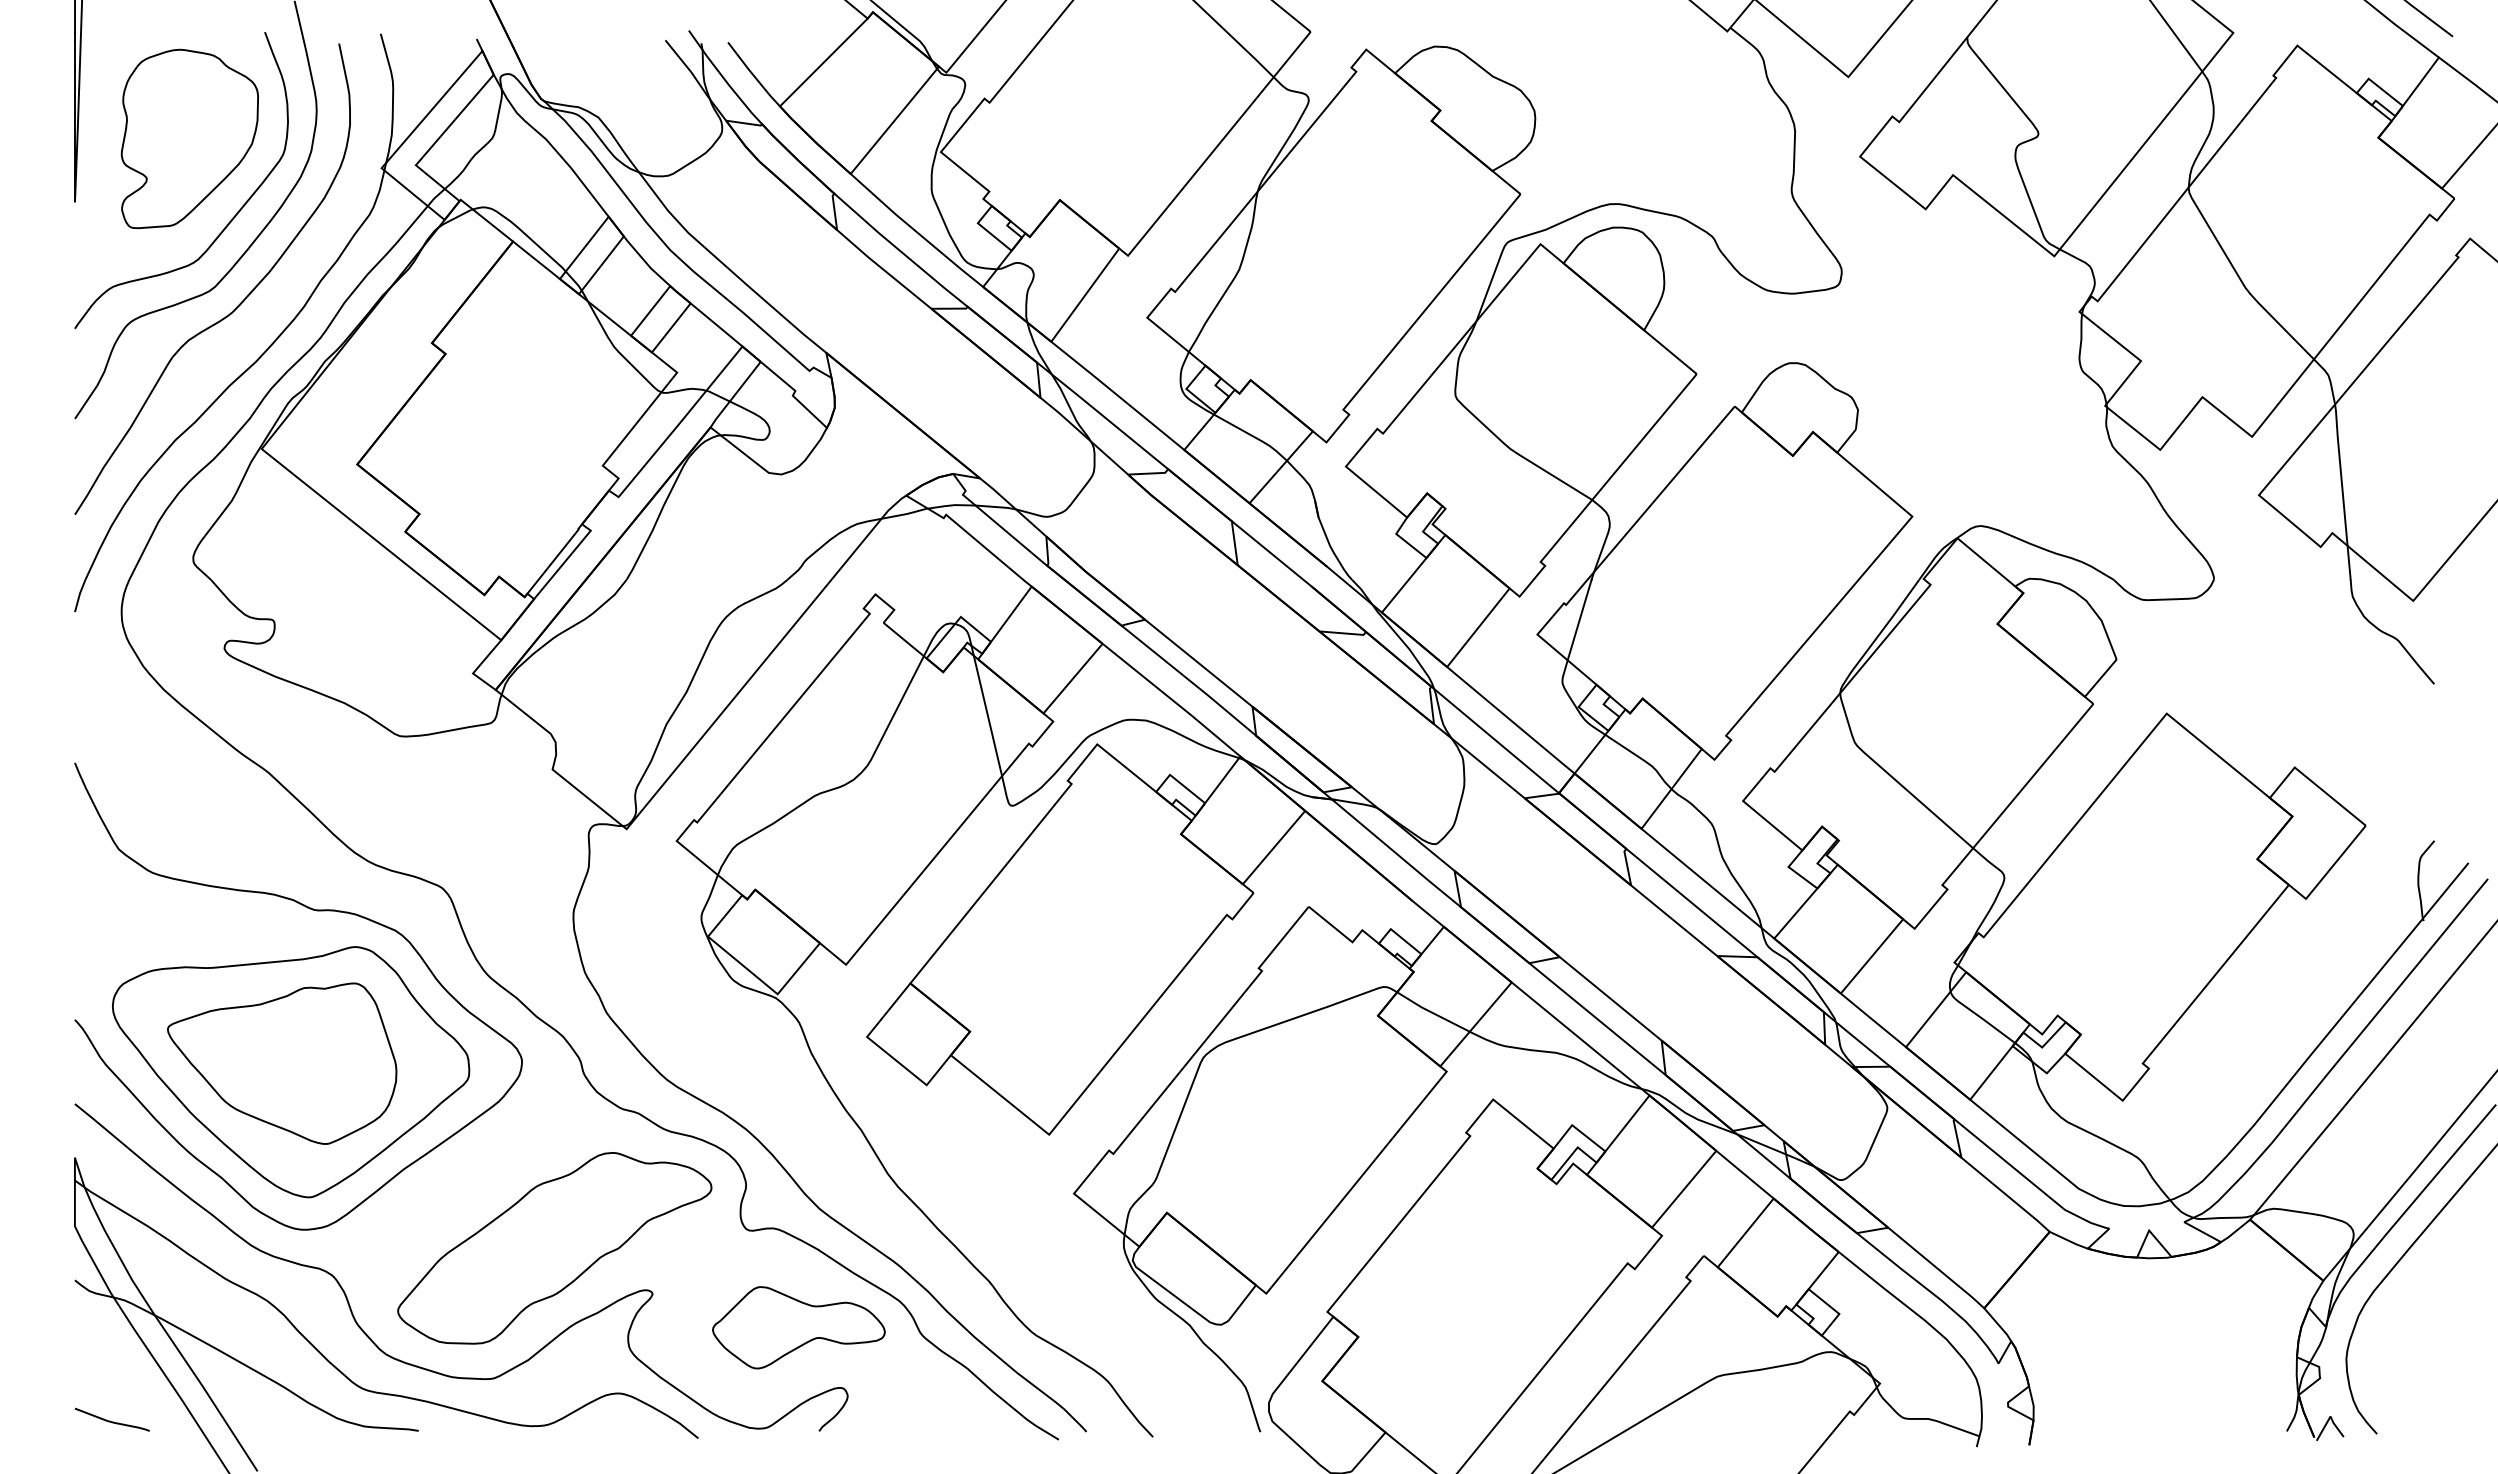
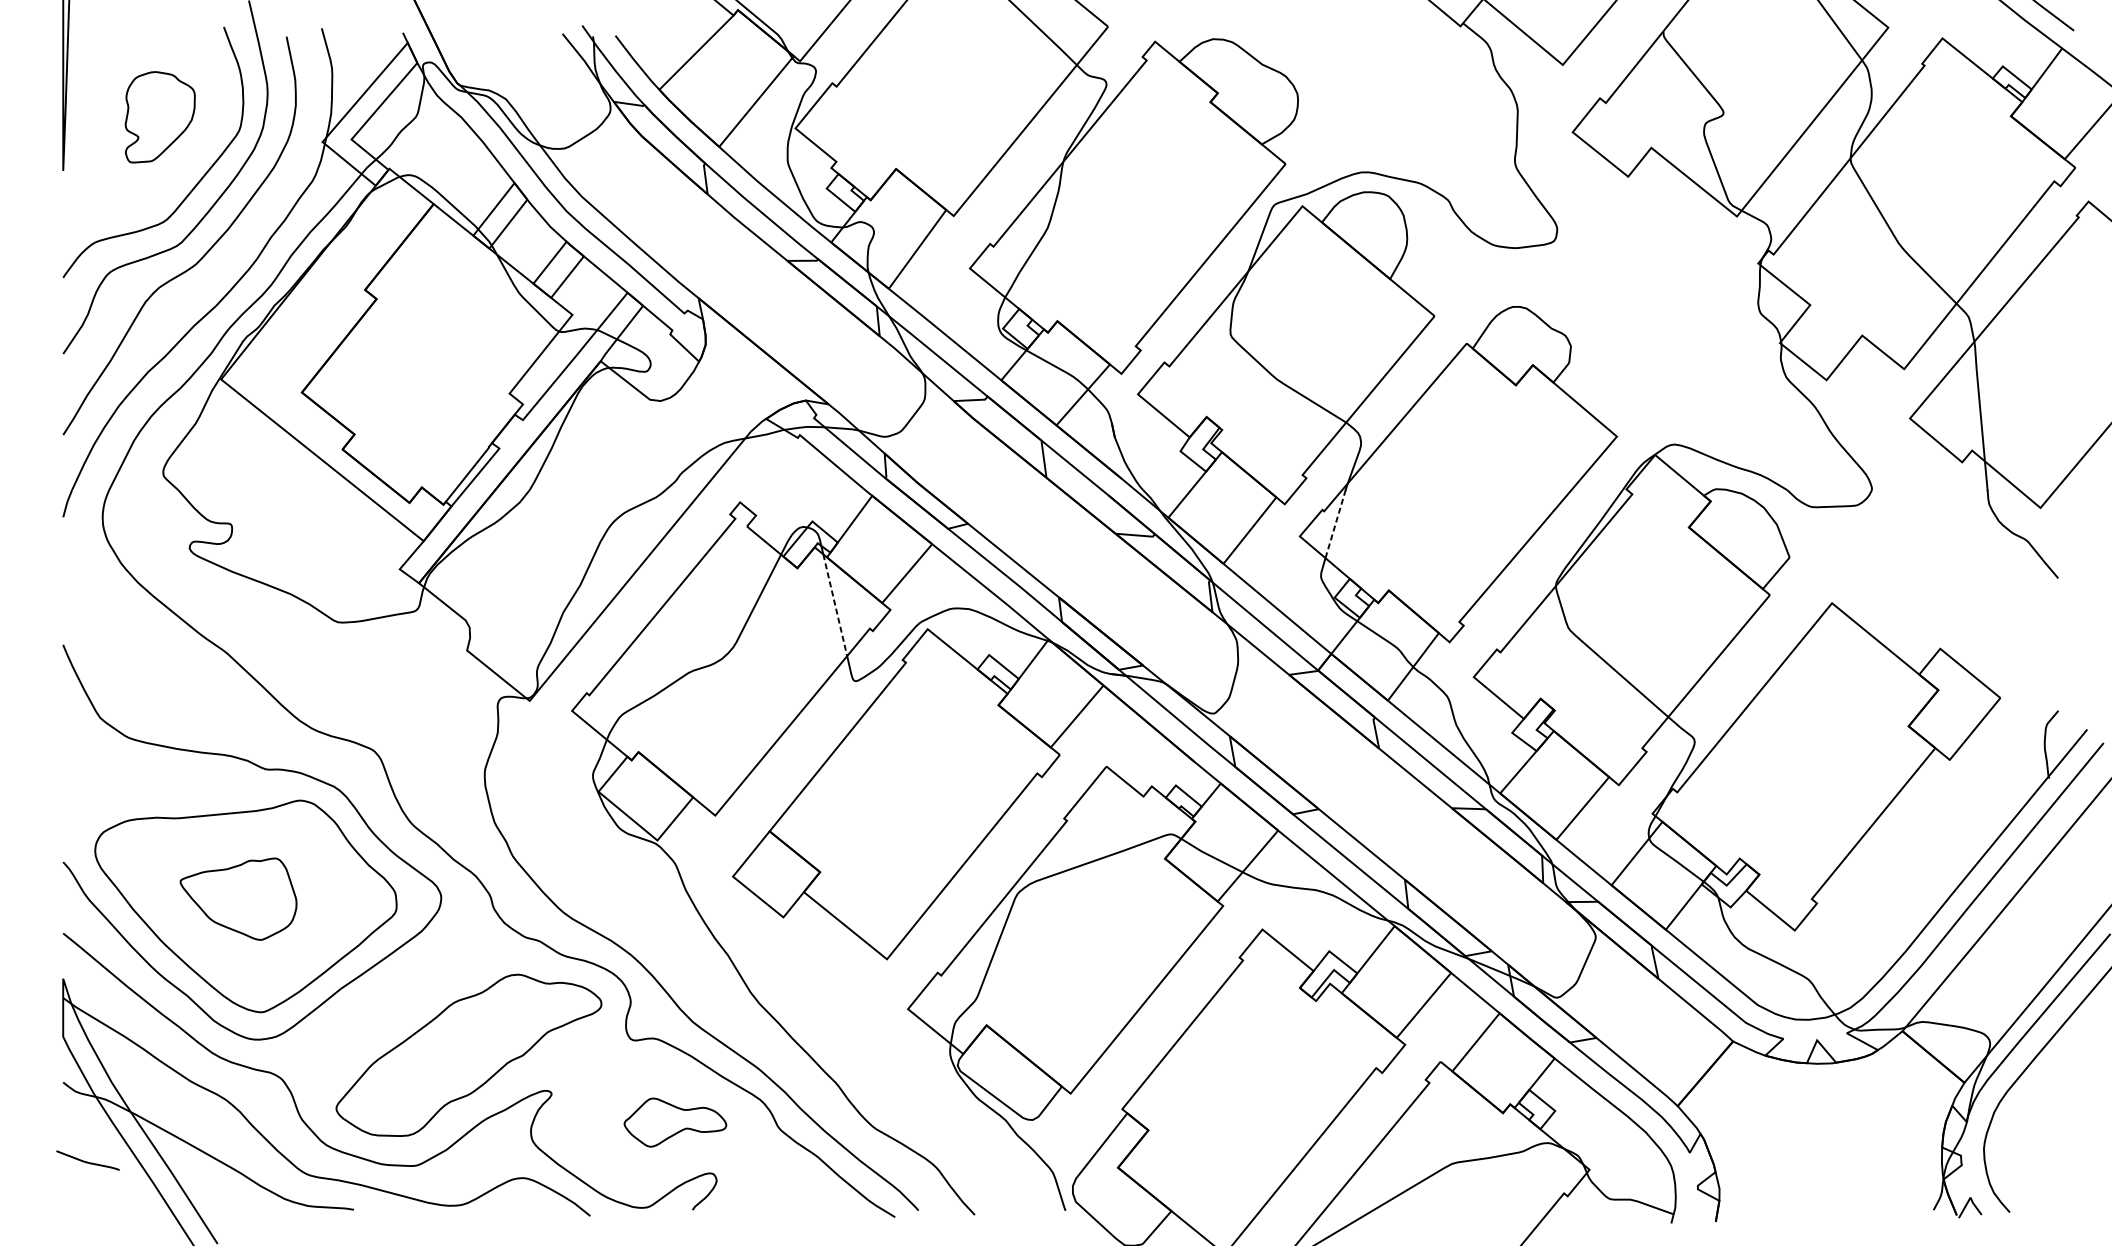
part: (189, 138) -> (160, 116), size x0.6
line: (1579, 620) -> (1335, 524), solid -> dashed
line: (987, 715) -> (834, 604), solid -> dashed
part: (282, 1063) -> (238, 899), size x0.6
part: (798, 1327) -> (675, 1122), size x0.7
curve: (110, 1420) -> (86, 1161), moved

